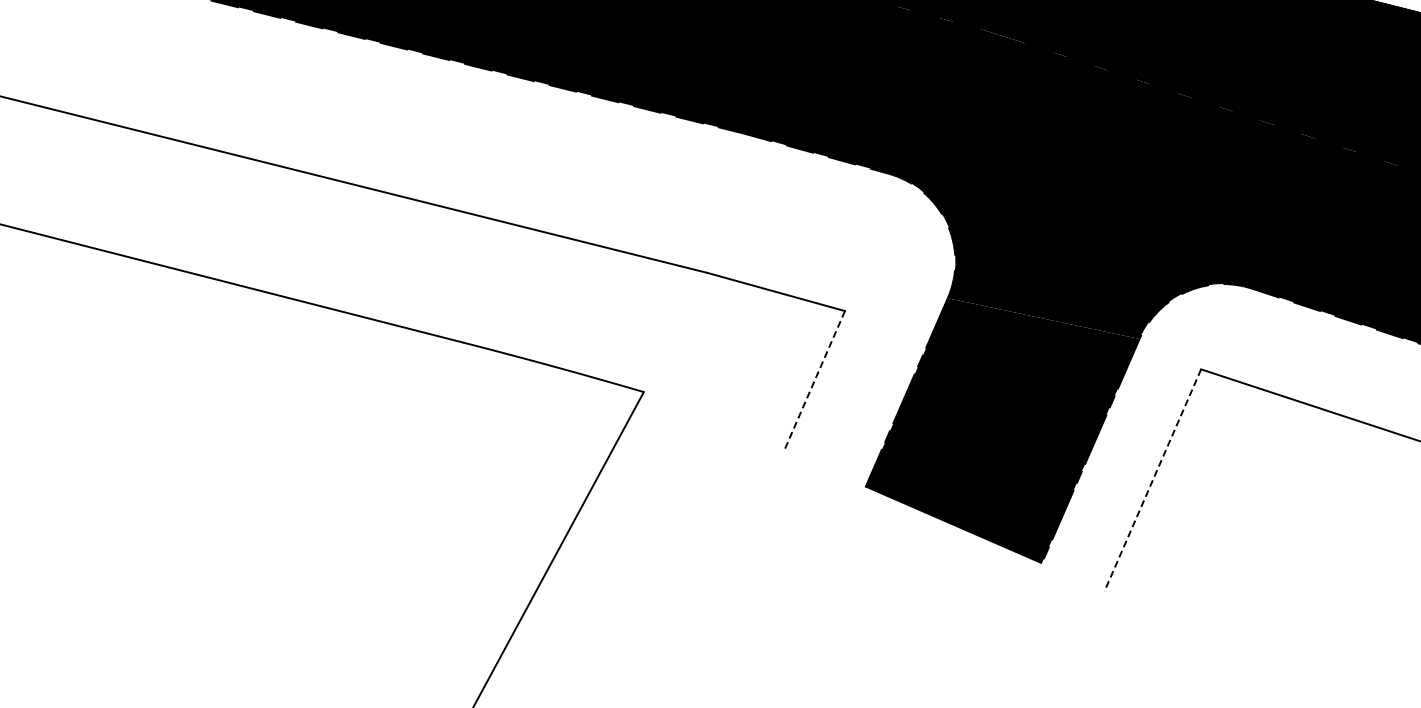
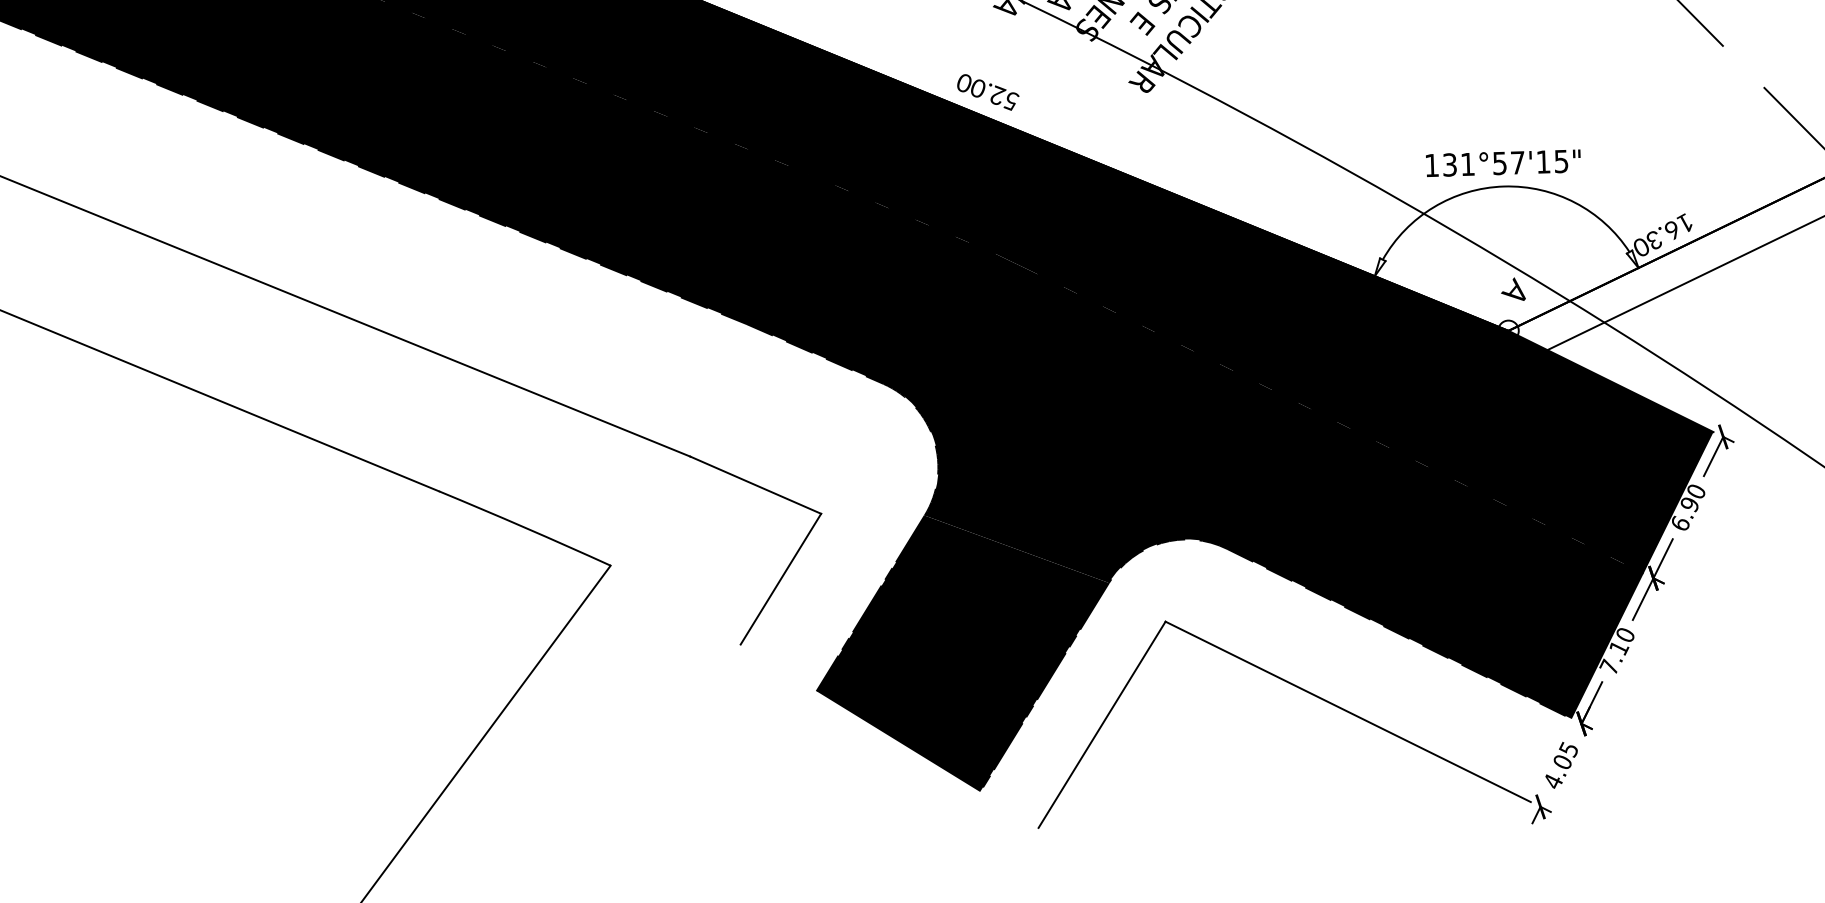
line: (813, 381) -> (780, 579), dashed -> solid
line: (1152, 481) -> (1101, 725), dashed -> solid

